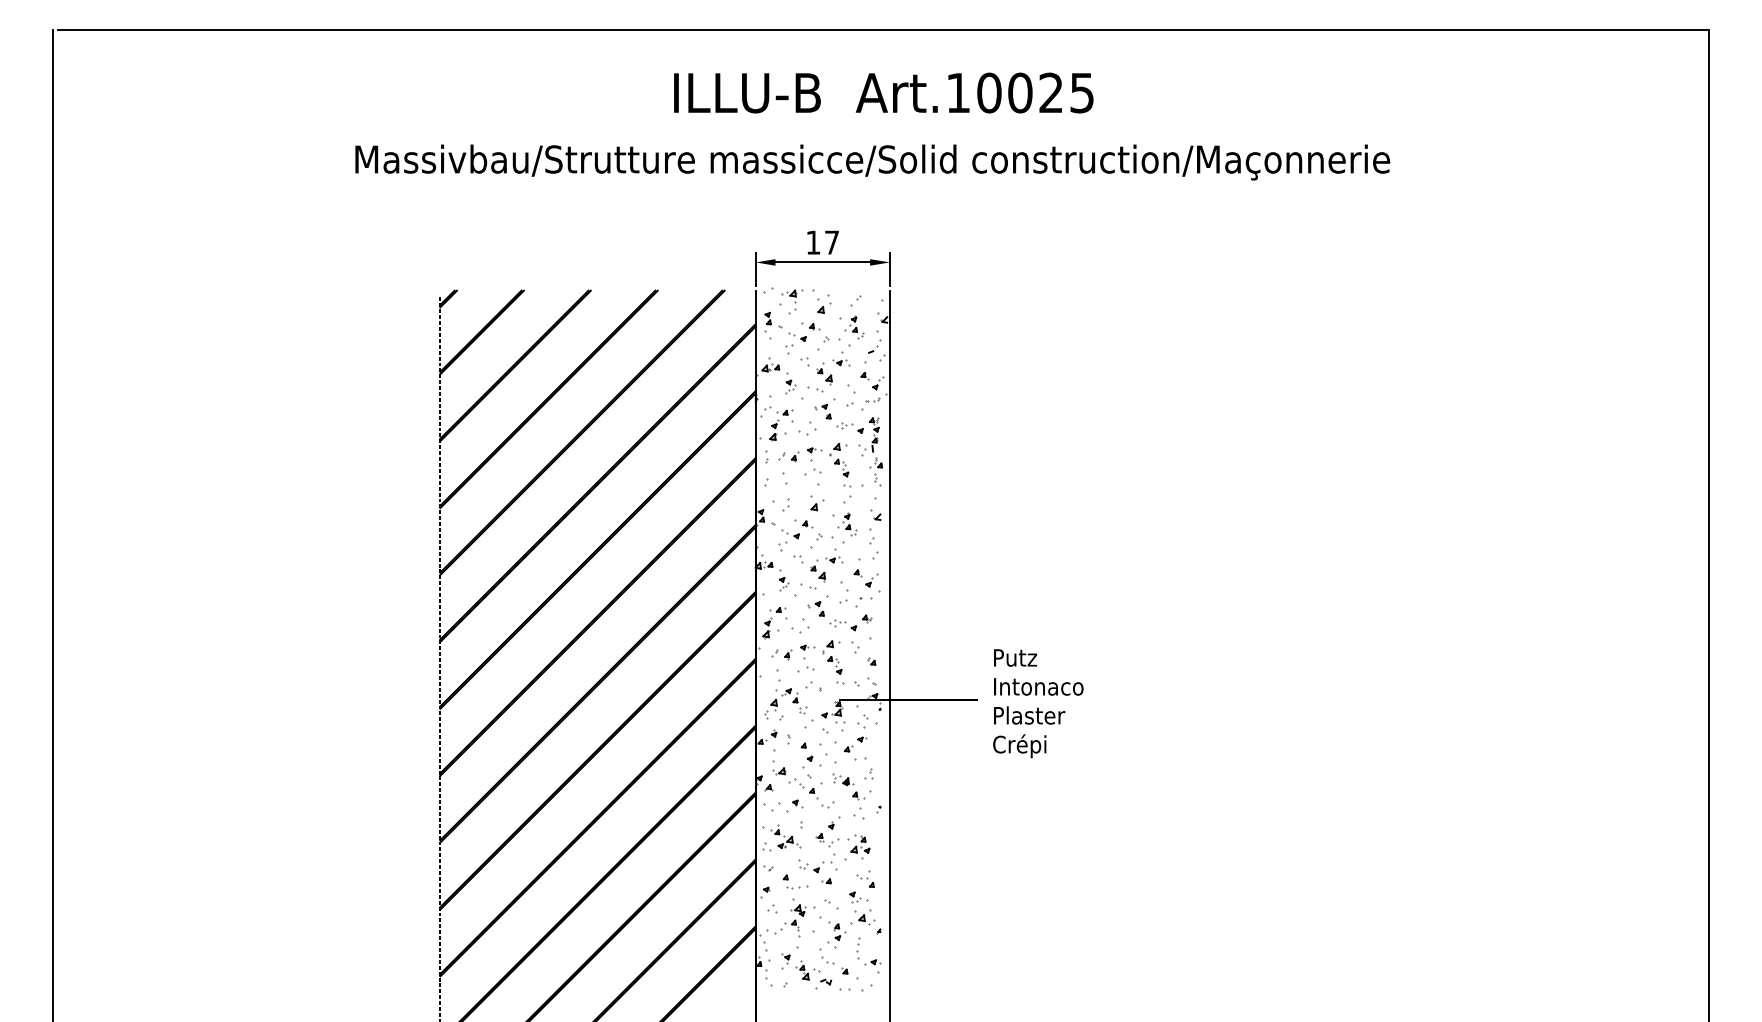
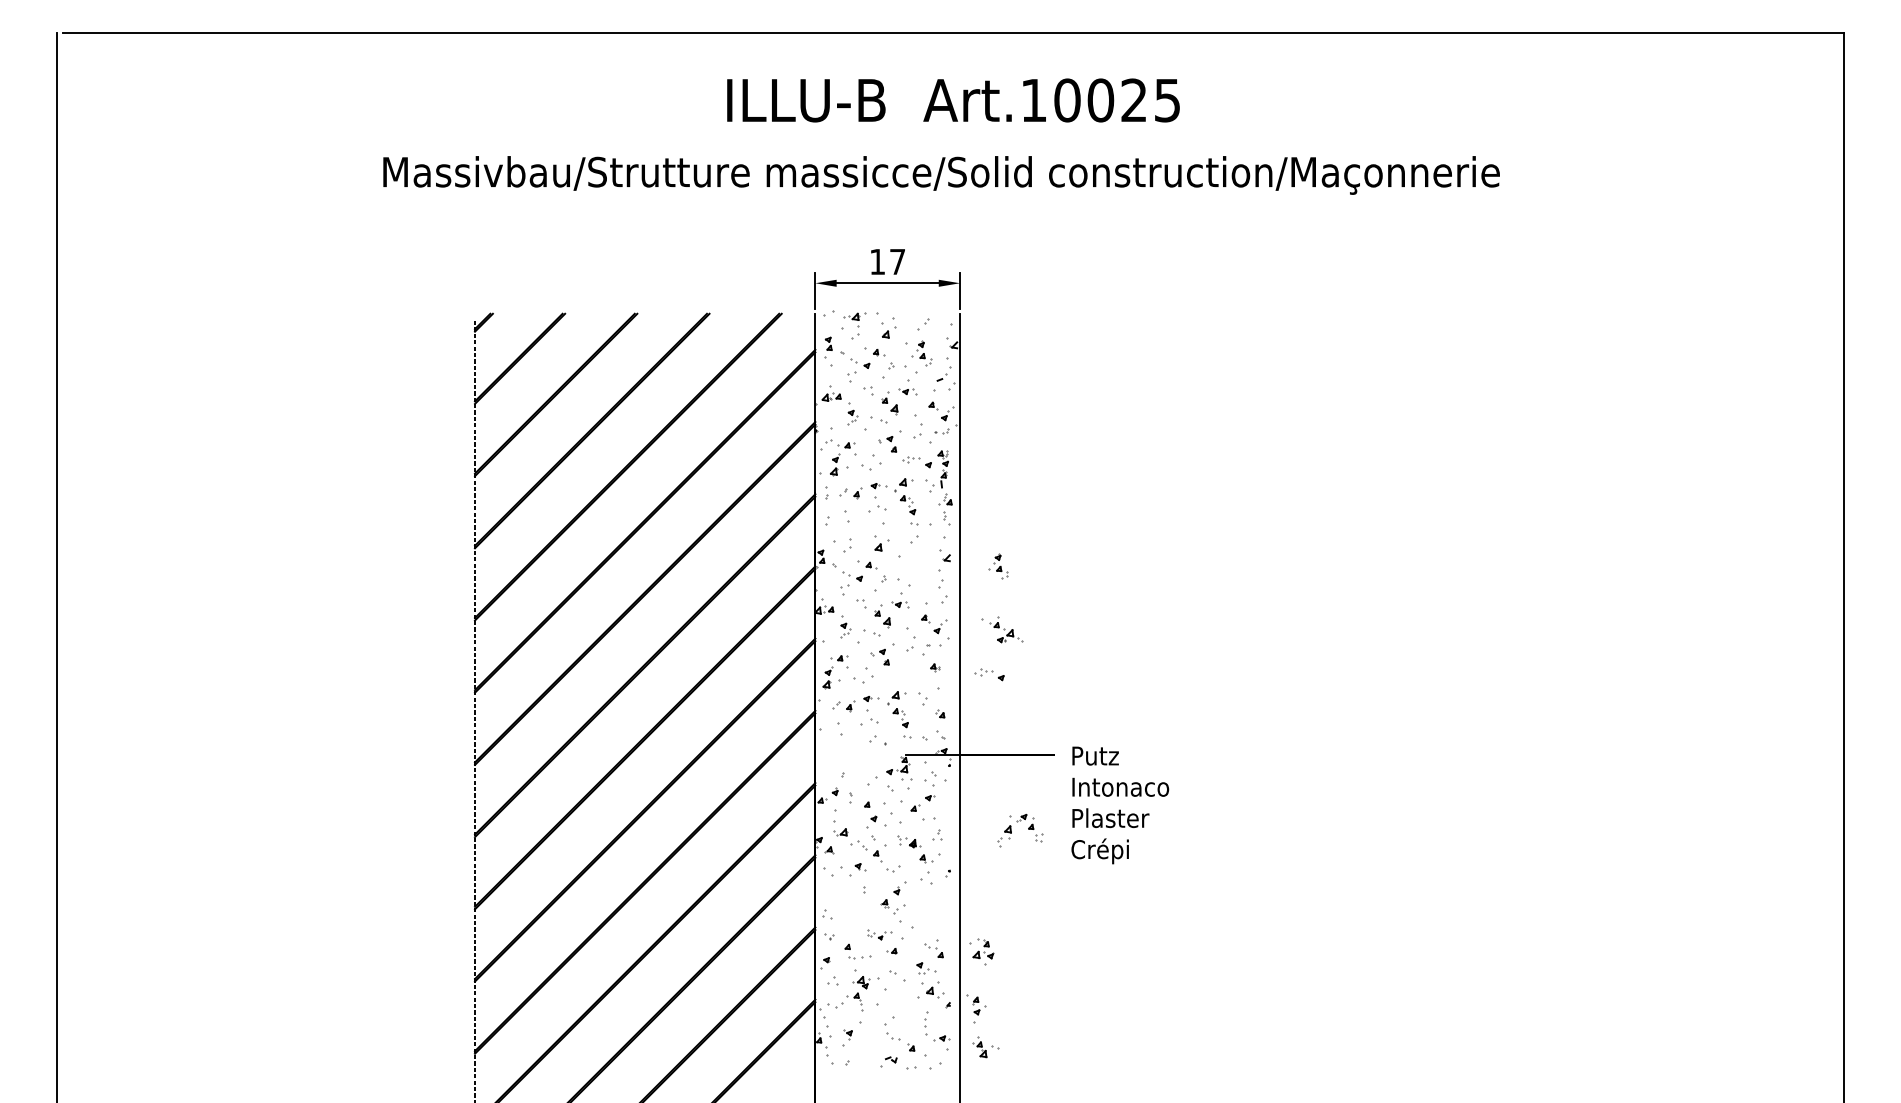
part: (847, 524) -> (998, 566), moved
part: (843, 624) -> (989, 674), moved
part: (792, 702) -> (1028, 829), moved
text: (1038, 703) -> (1120, 805), moved
part: (782, 836) -> (1002, 629), moved
part: (858, 846) -> (981, 951), moved
part: (815, 865) -> (879, 934), size x0.7
part: (837, 934) -> (976, 1008), moved
part: (807, 970) -> (985, 1047), moved

